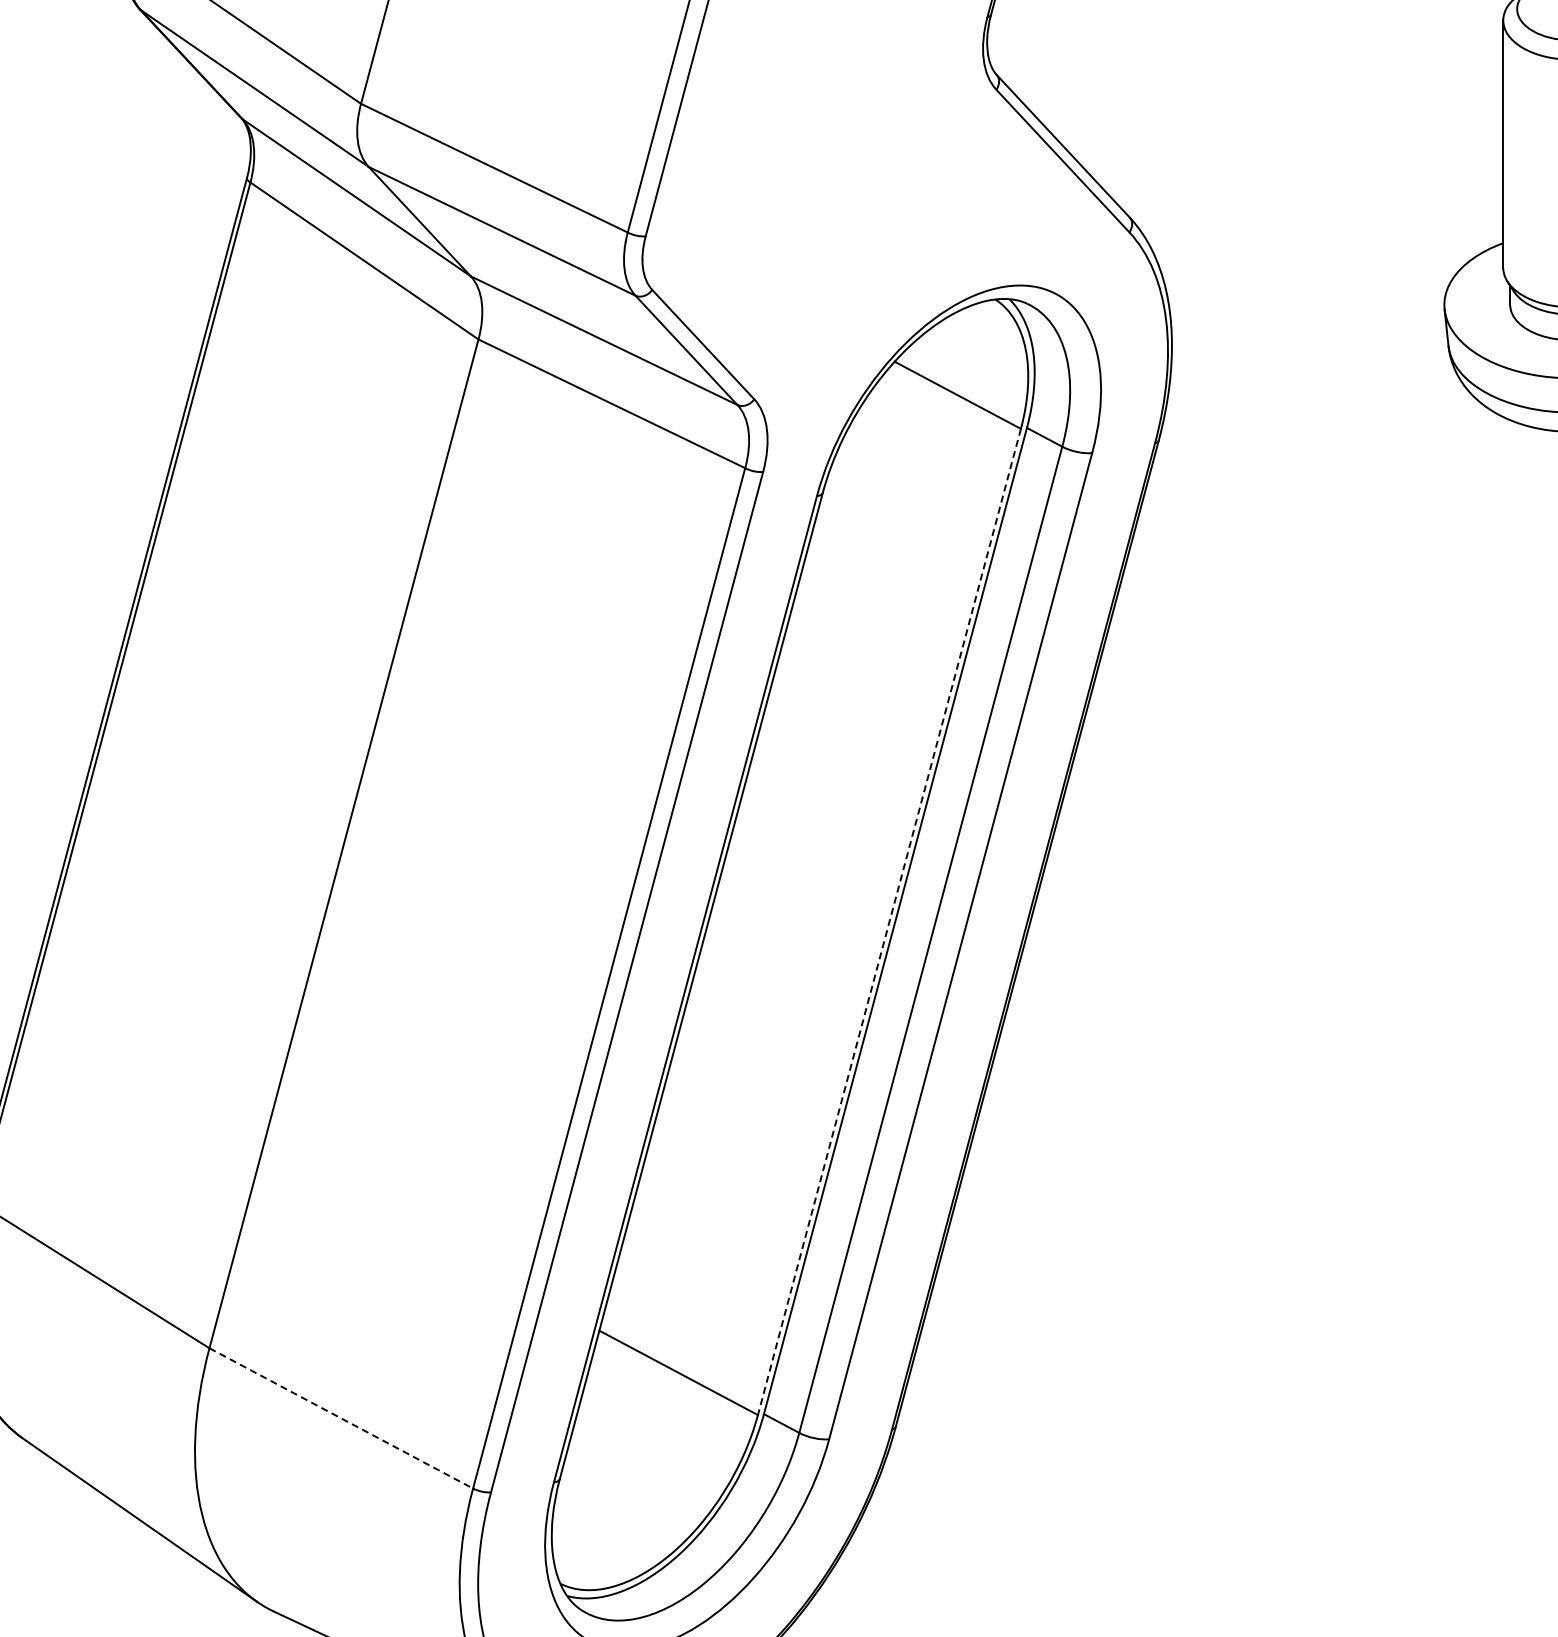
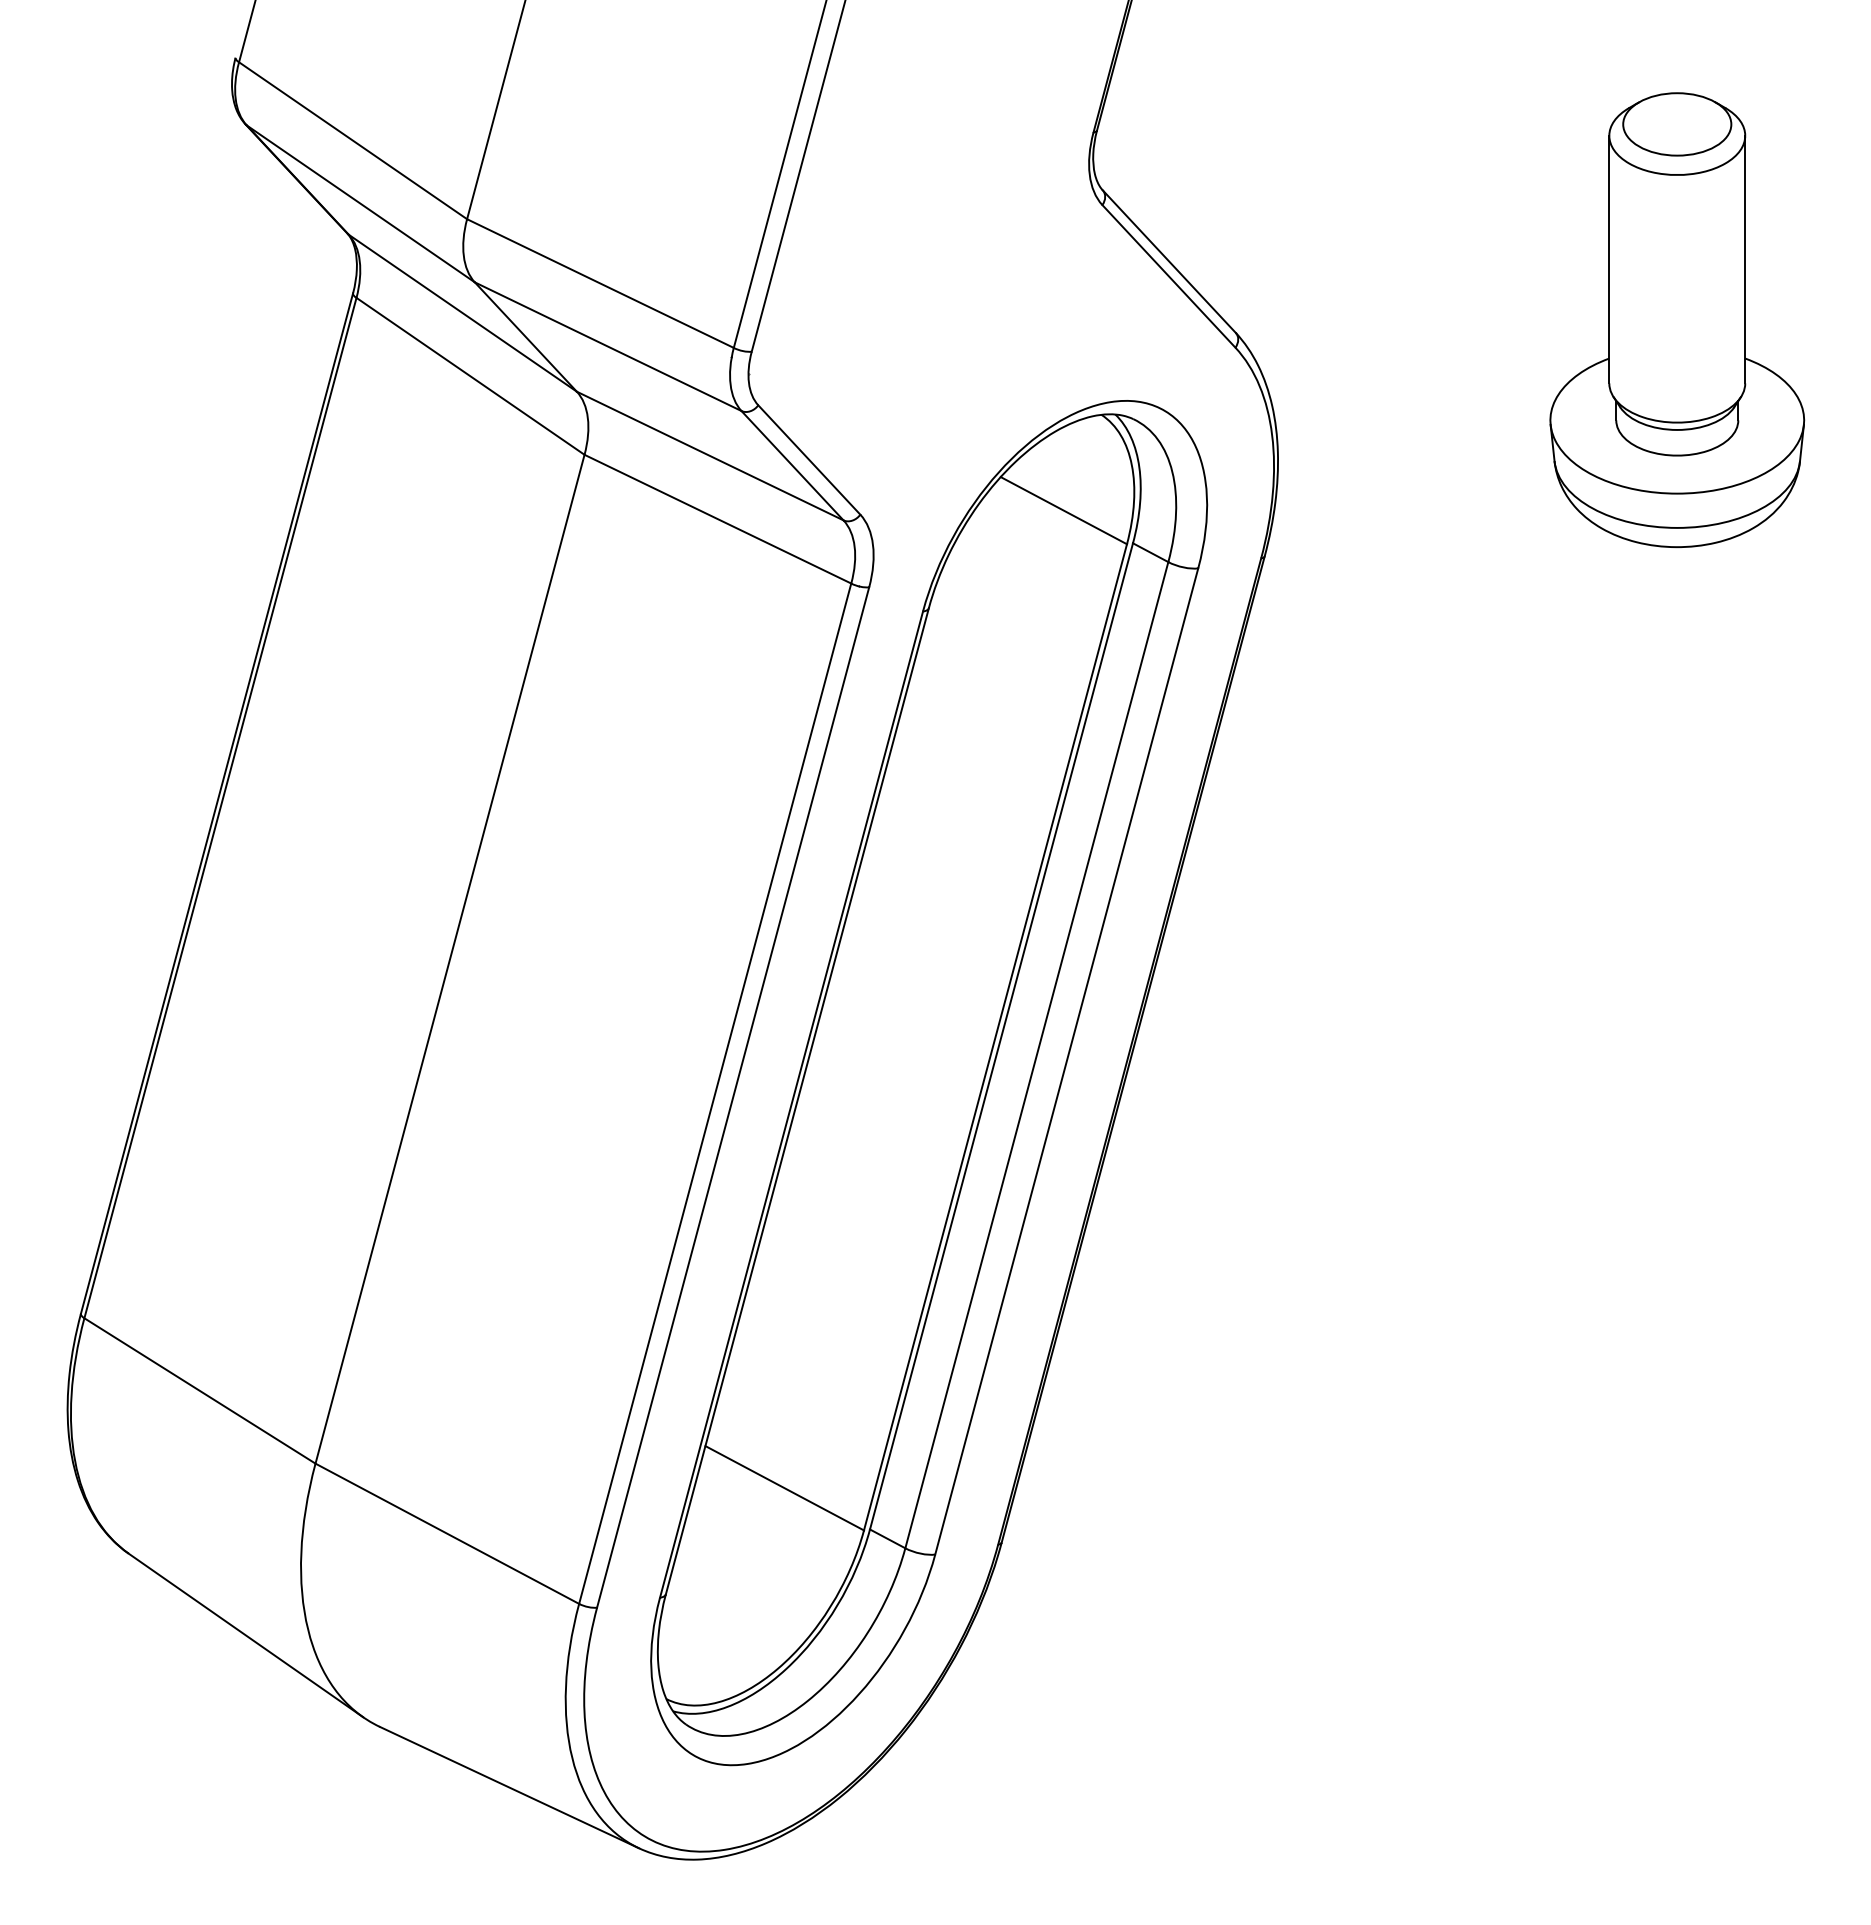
line: (889, 922) -> (995, 1037), dashed -> solid
line: (341, 1419) -> (447, 1534), dashed -> solid

